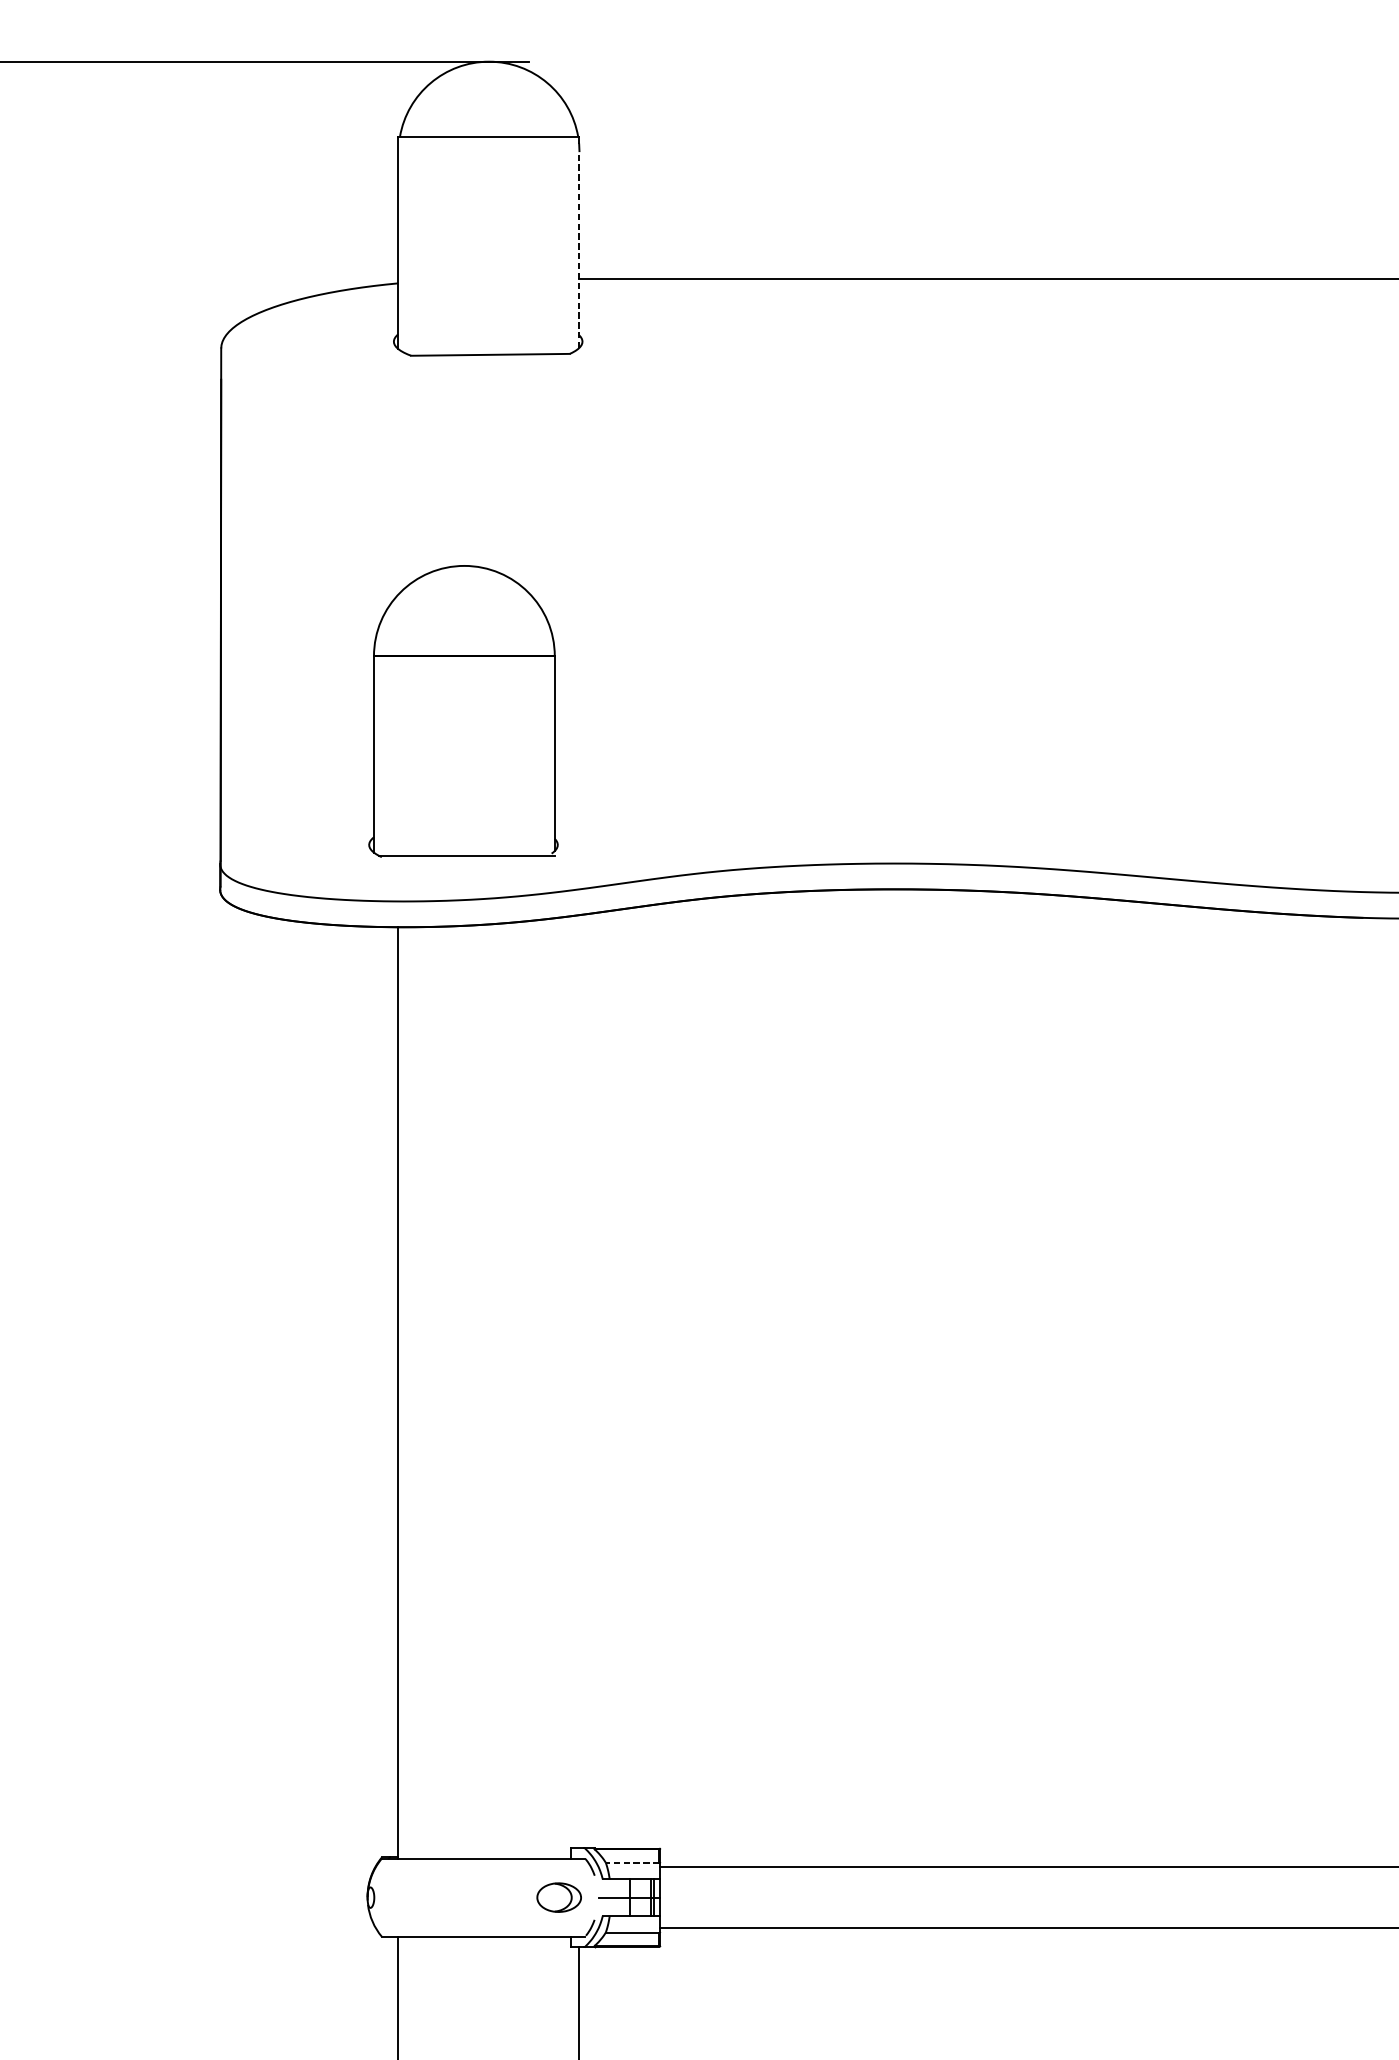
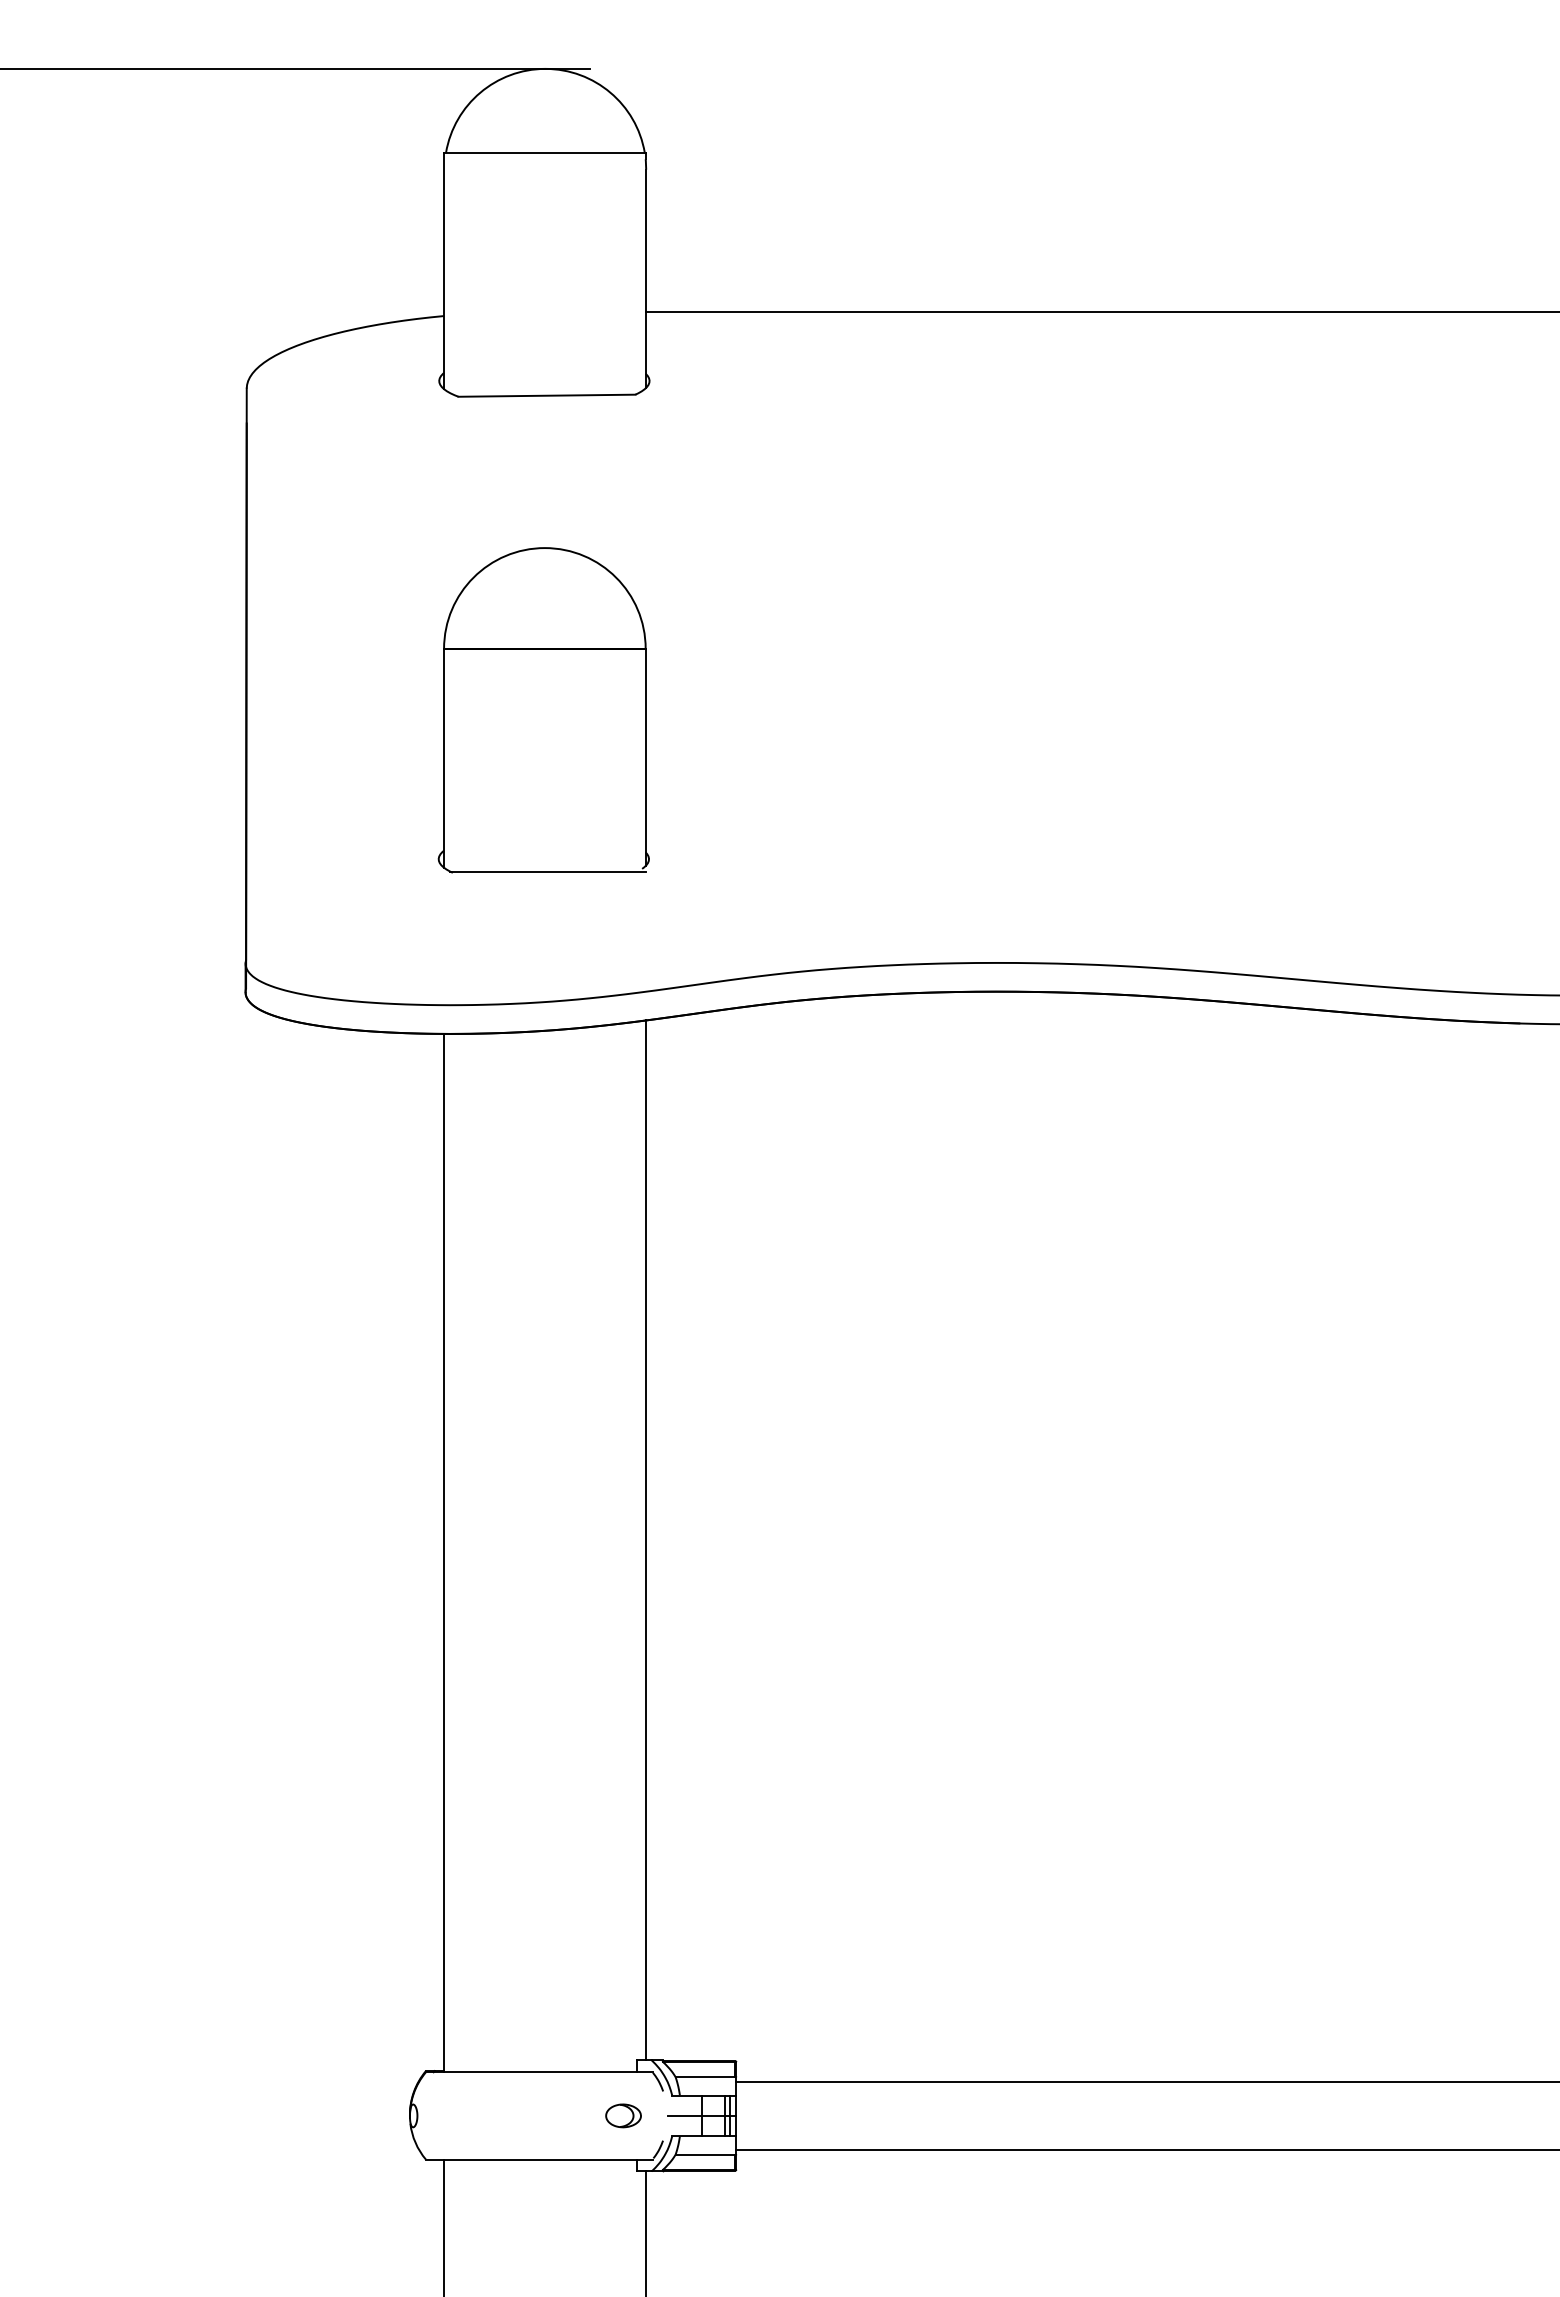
line: (578, 249) -> (645, 278), dashed -> solid
part: (463, 656) -> (543, 649), moved
line: (578, 1381) -> (645, 1540), added
line: (632, 1863) -> (705, 2077), dashed -> solid
part: (559, 1897) -> (623, 2115), size x0.71

